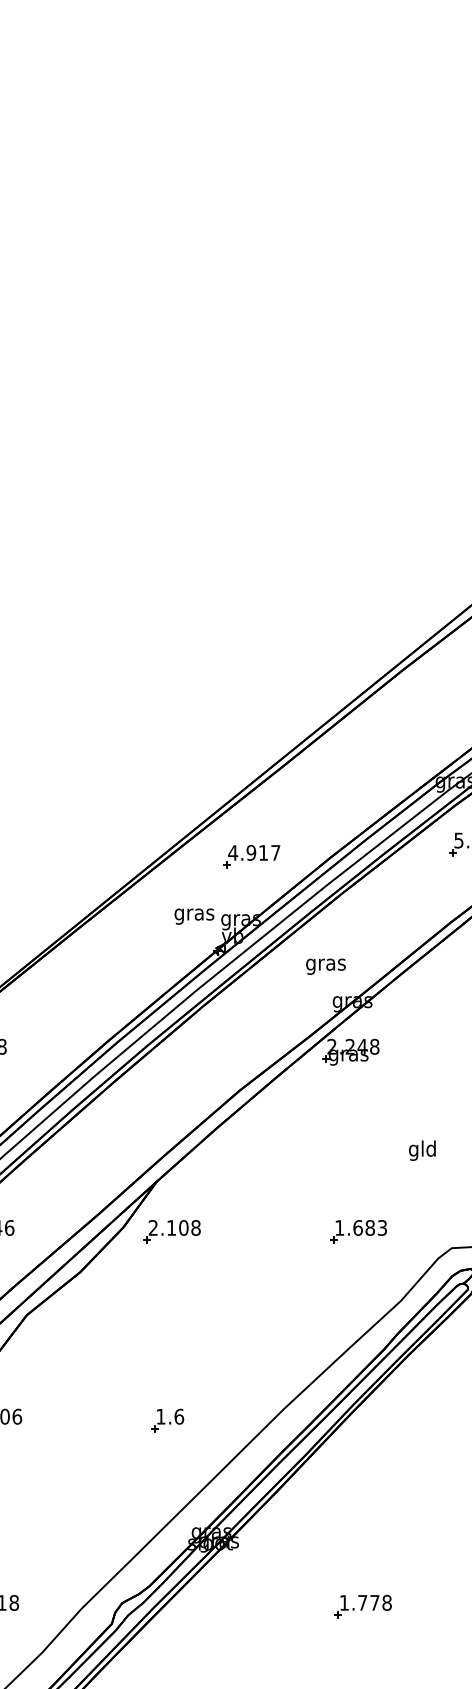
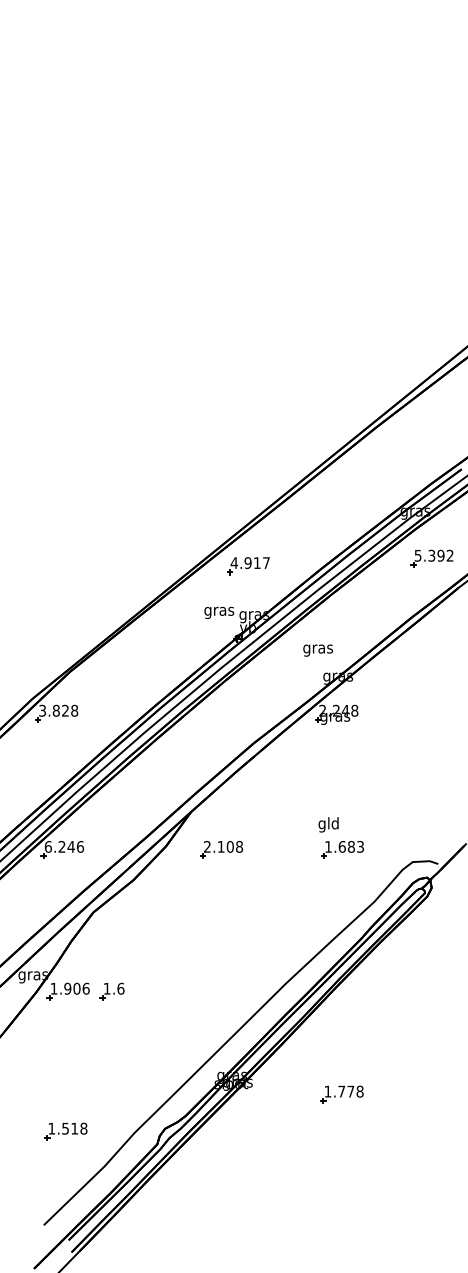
part: (251, 857) -> (248, 566), moved
text: (422, 1150) -> (328, 824), moved
part: (172, 1231) -> (221, 849), moved
part: (166, 1420) -> (111, 991), moved
part: (362, 1606) -> (341, 1094), moved

